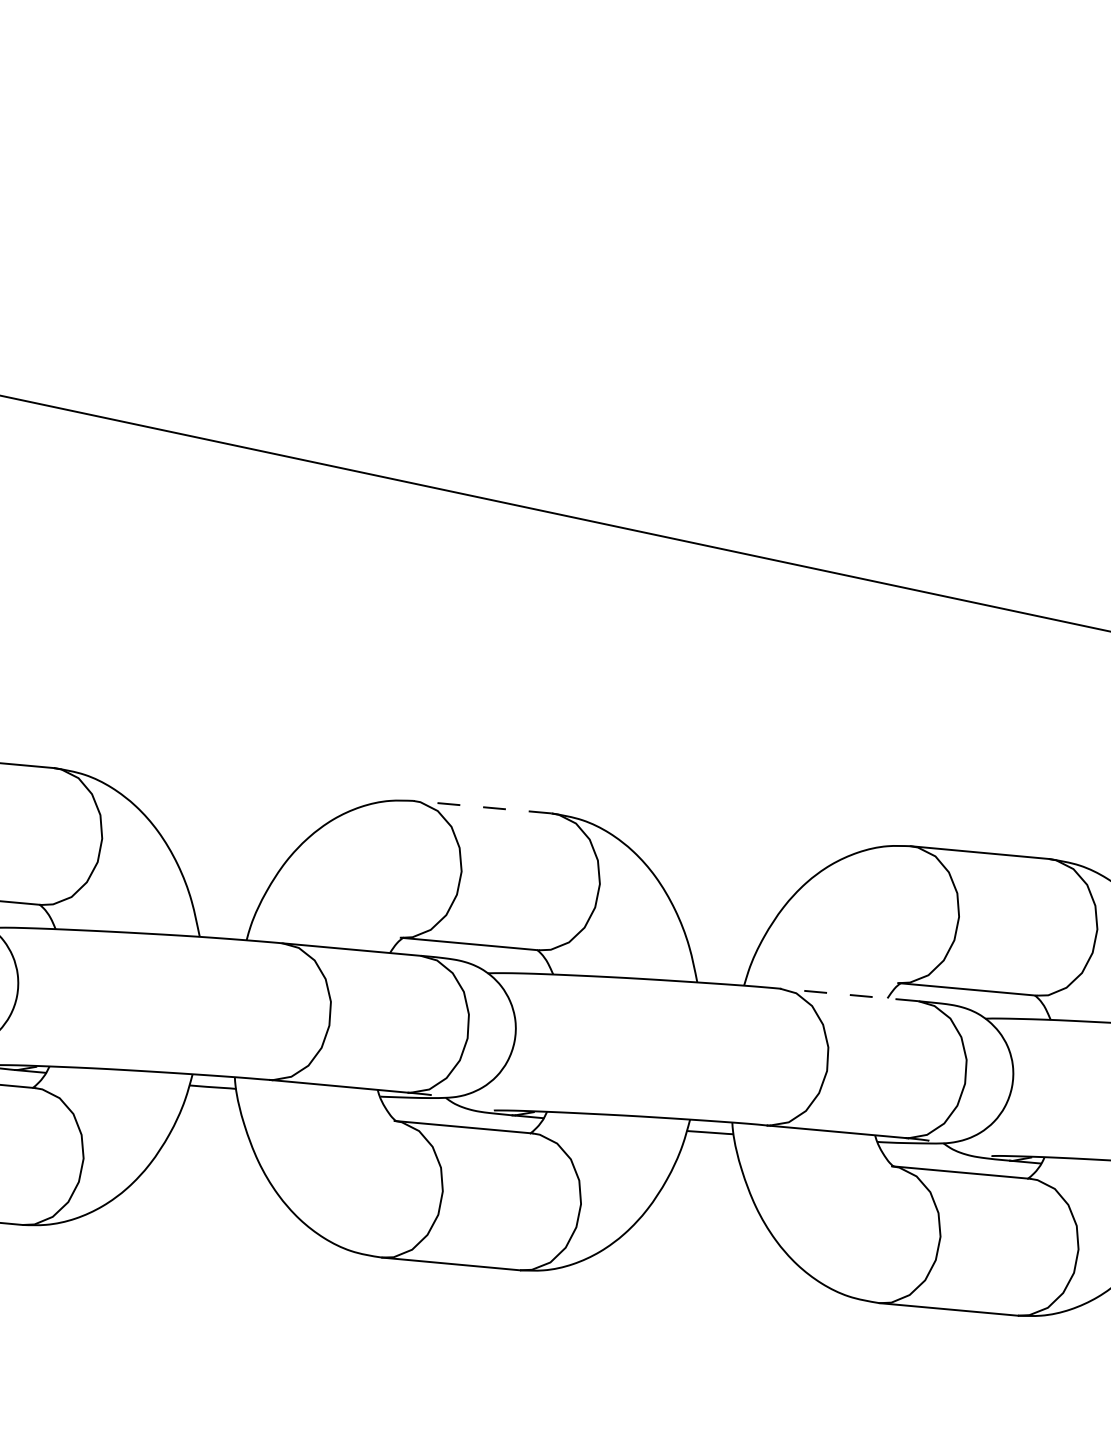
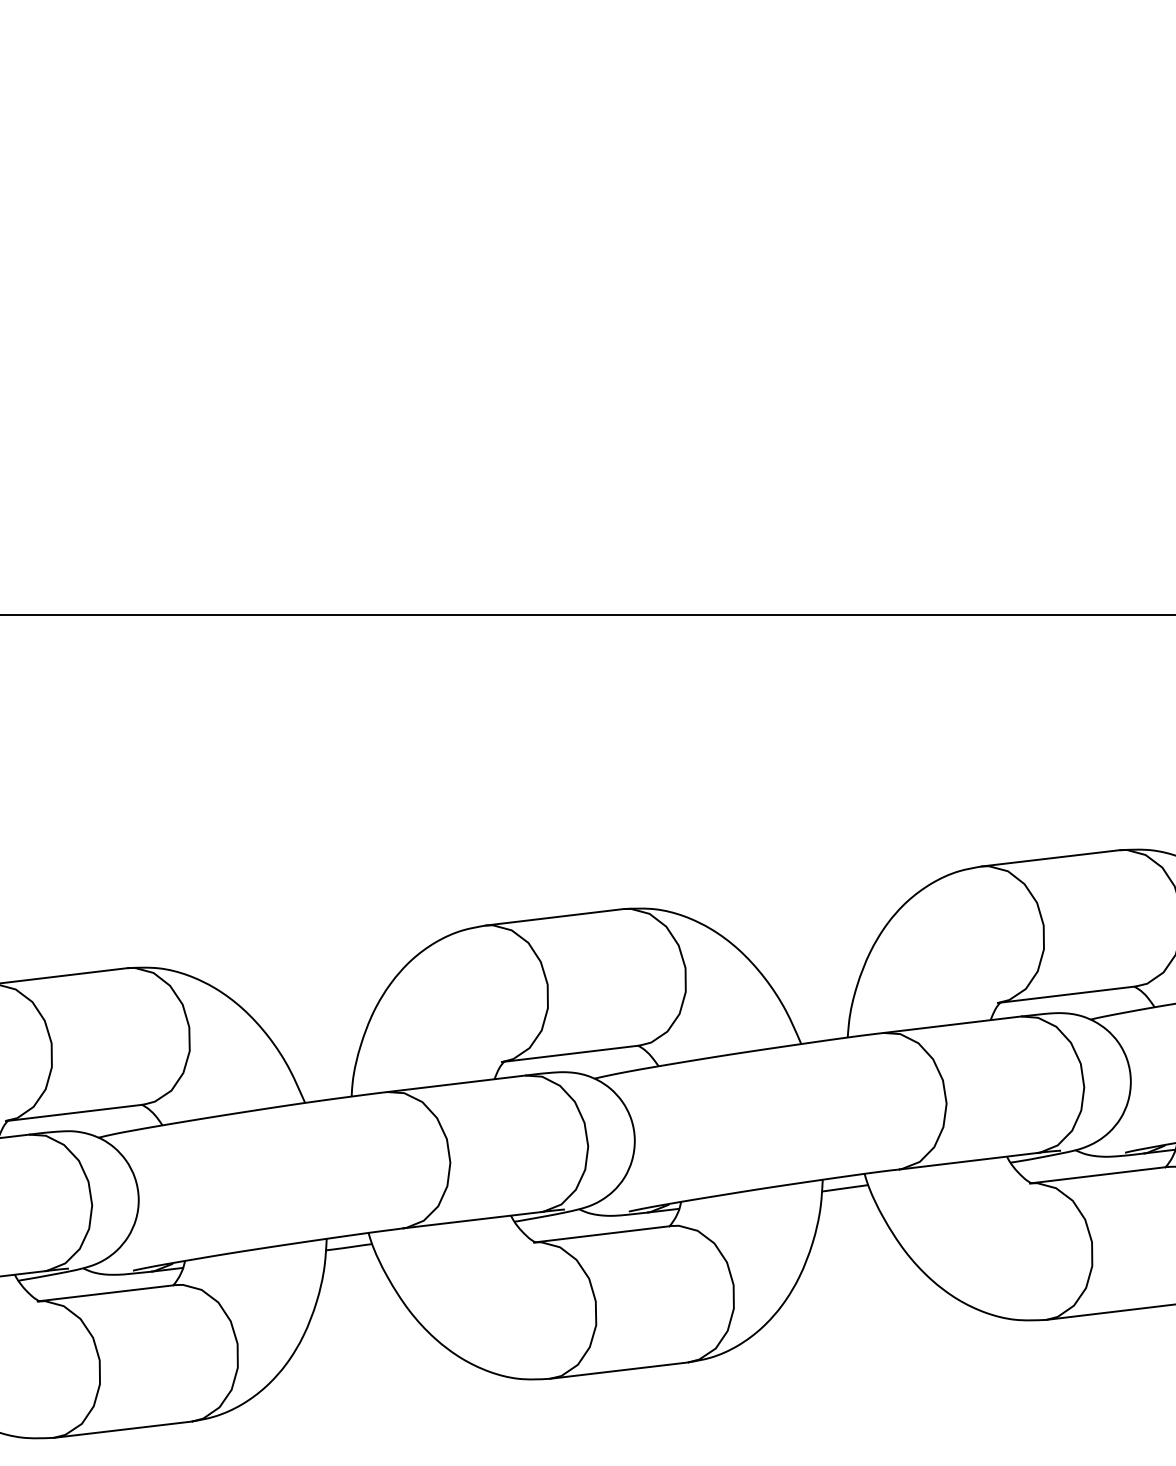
line: (482, 807) -> (554, 917), dashed -> solid
line: (848, 994) -> (951, 1024), dashed -> solid

